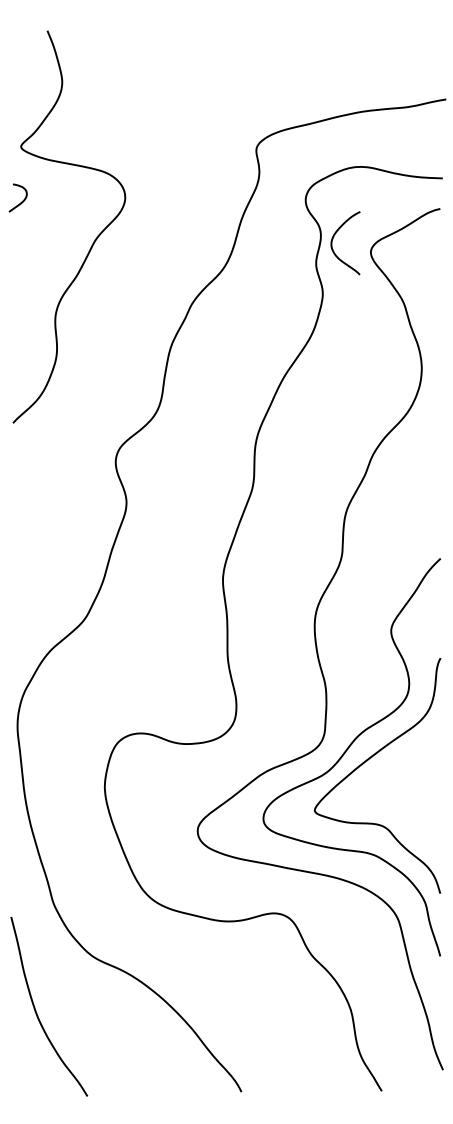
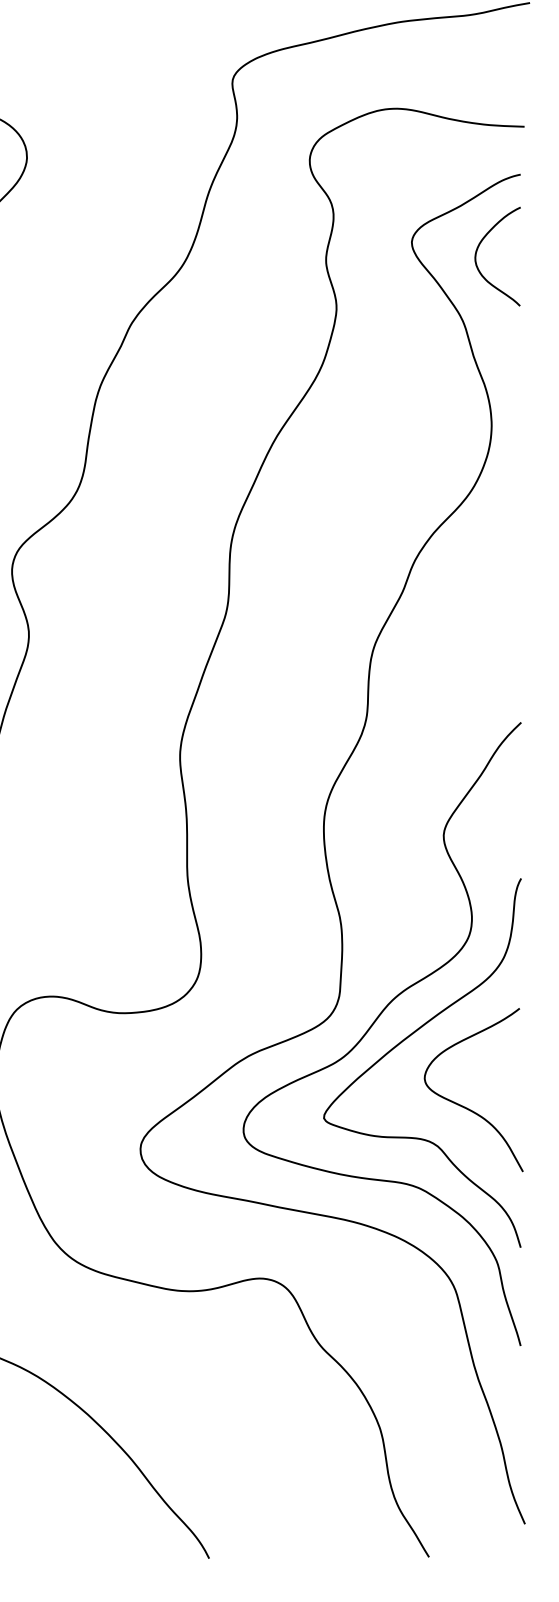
curve: (333, 239) -> (478, 250), moved
curve: (405, 803) -> (466, 1106), added

